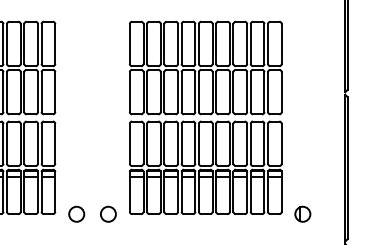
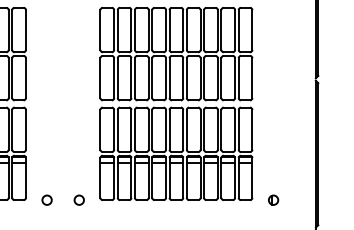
circle: (75, 213) -> (46, 199), size x0.62
circle: (108, 213) -> (79, 199), size x0.62
part: (302, 213) -> (273, 199), size x0.62

